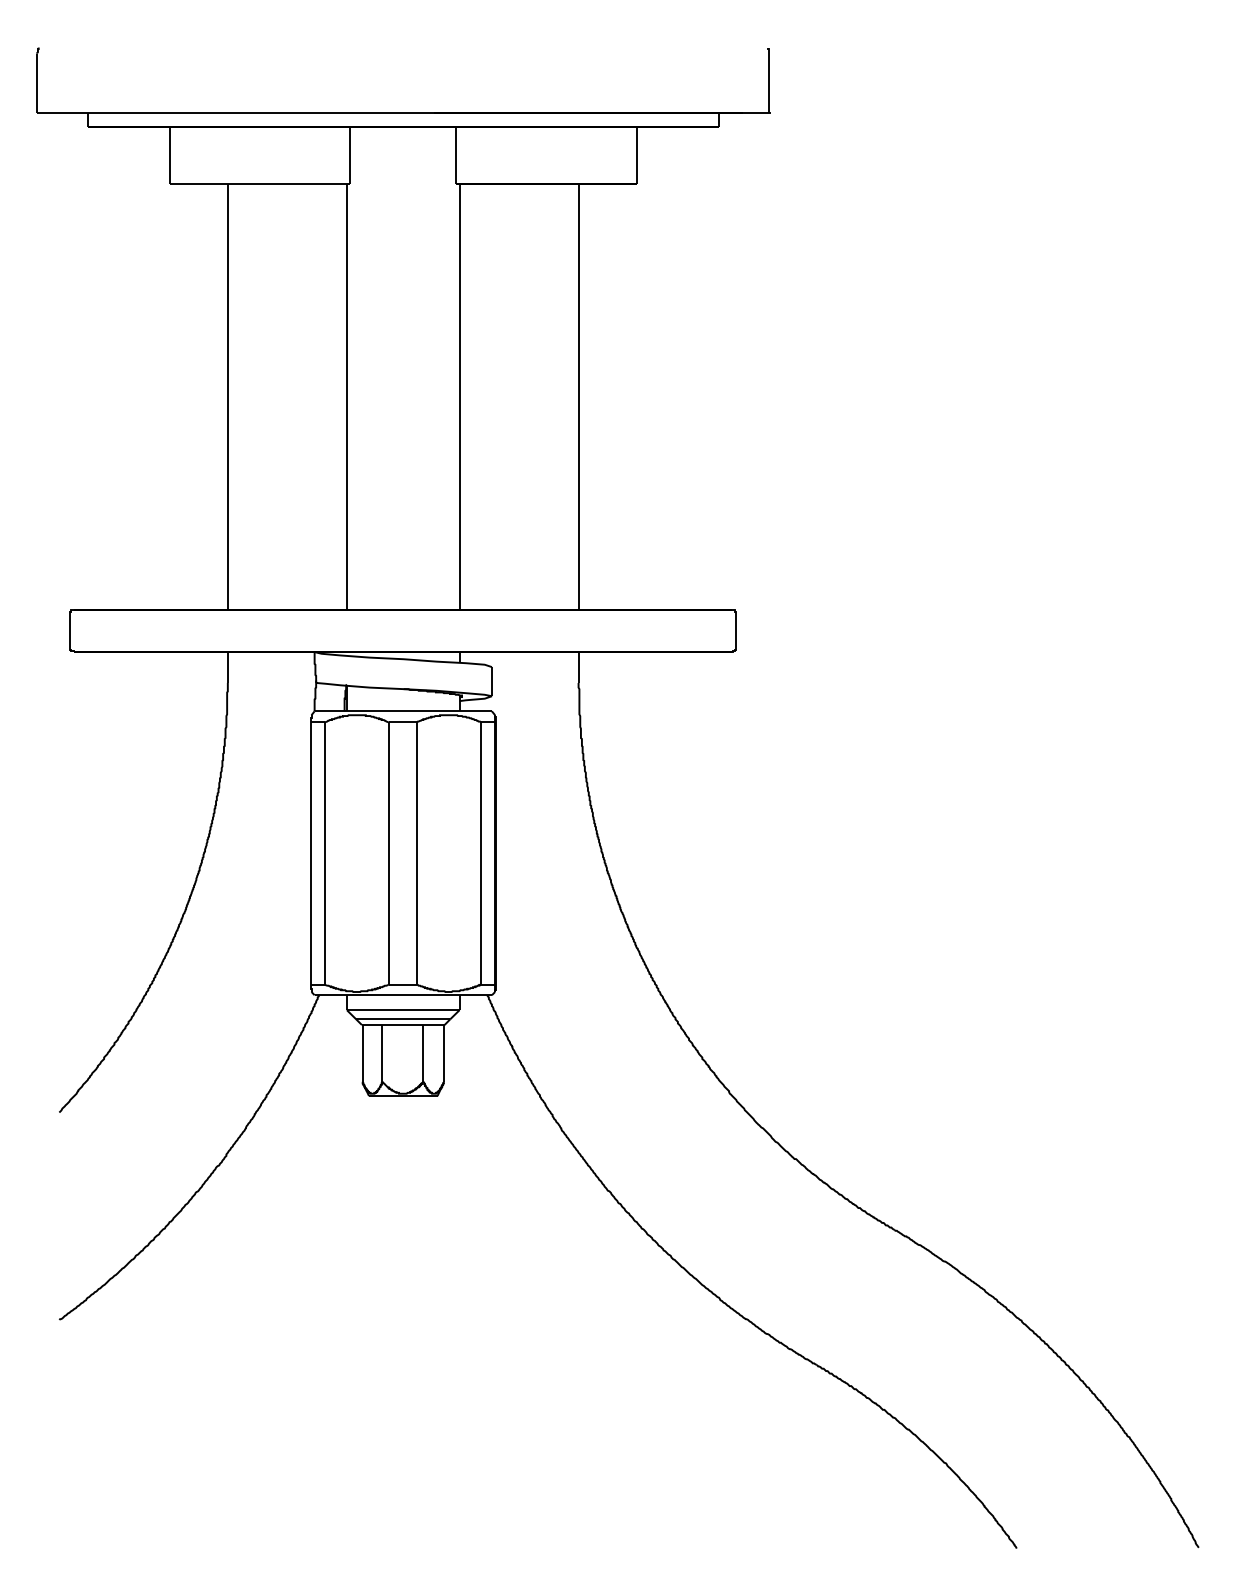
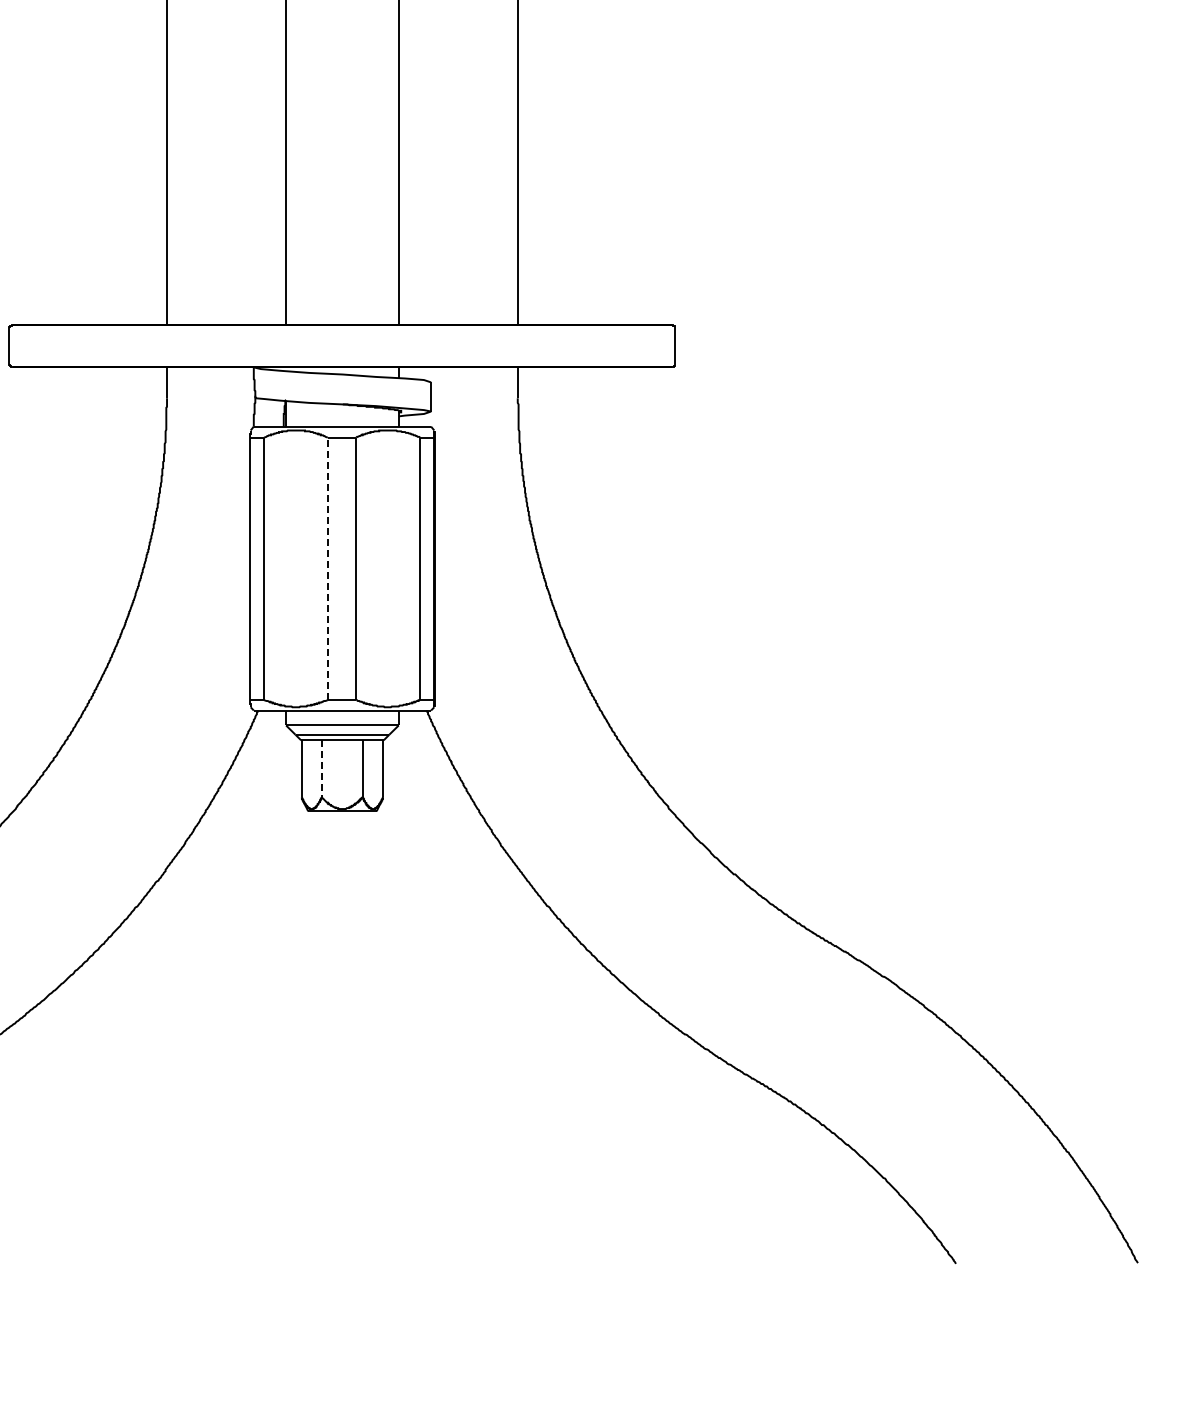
line: (388, 853) -> (327, 568), solid -> dashed
line: (382, 1053) -> (321, 768), solid -> dashed

